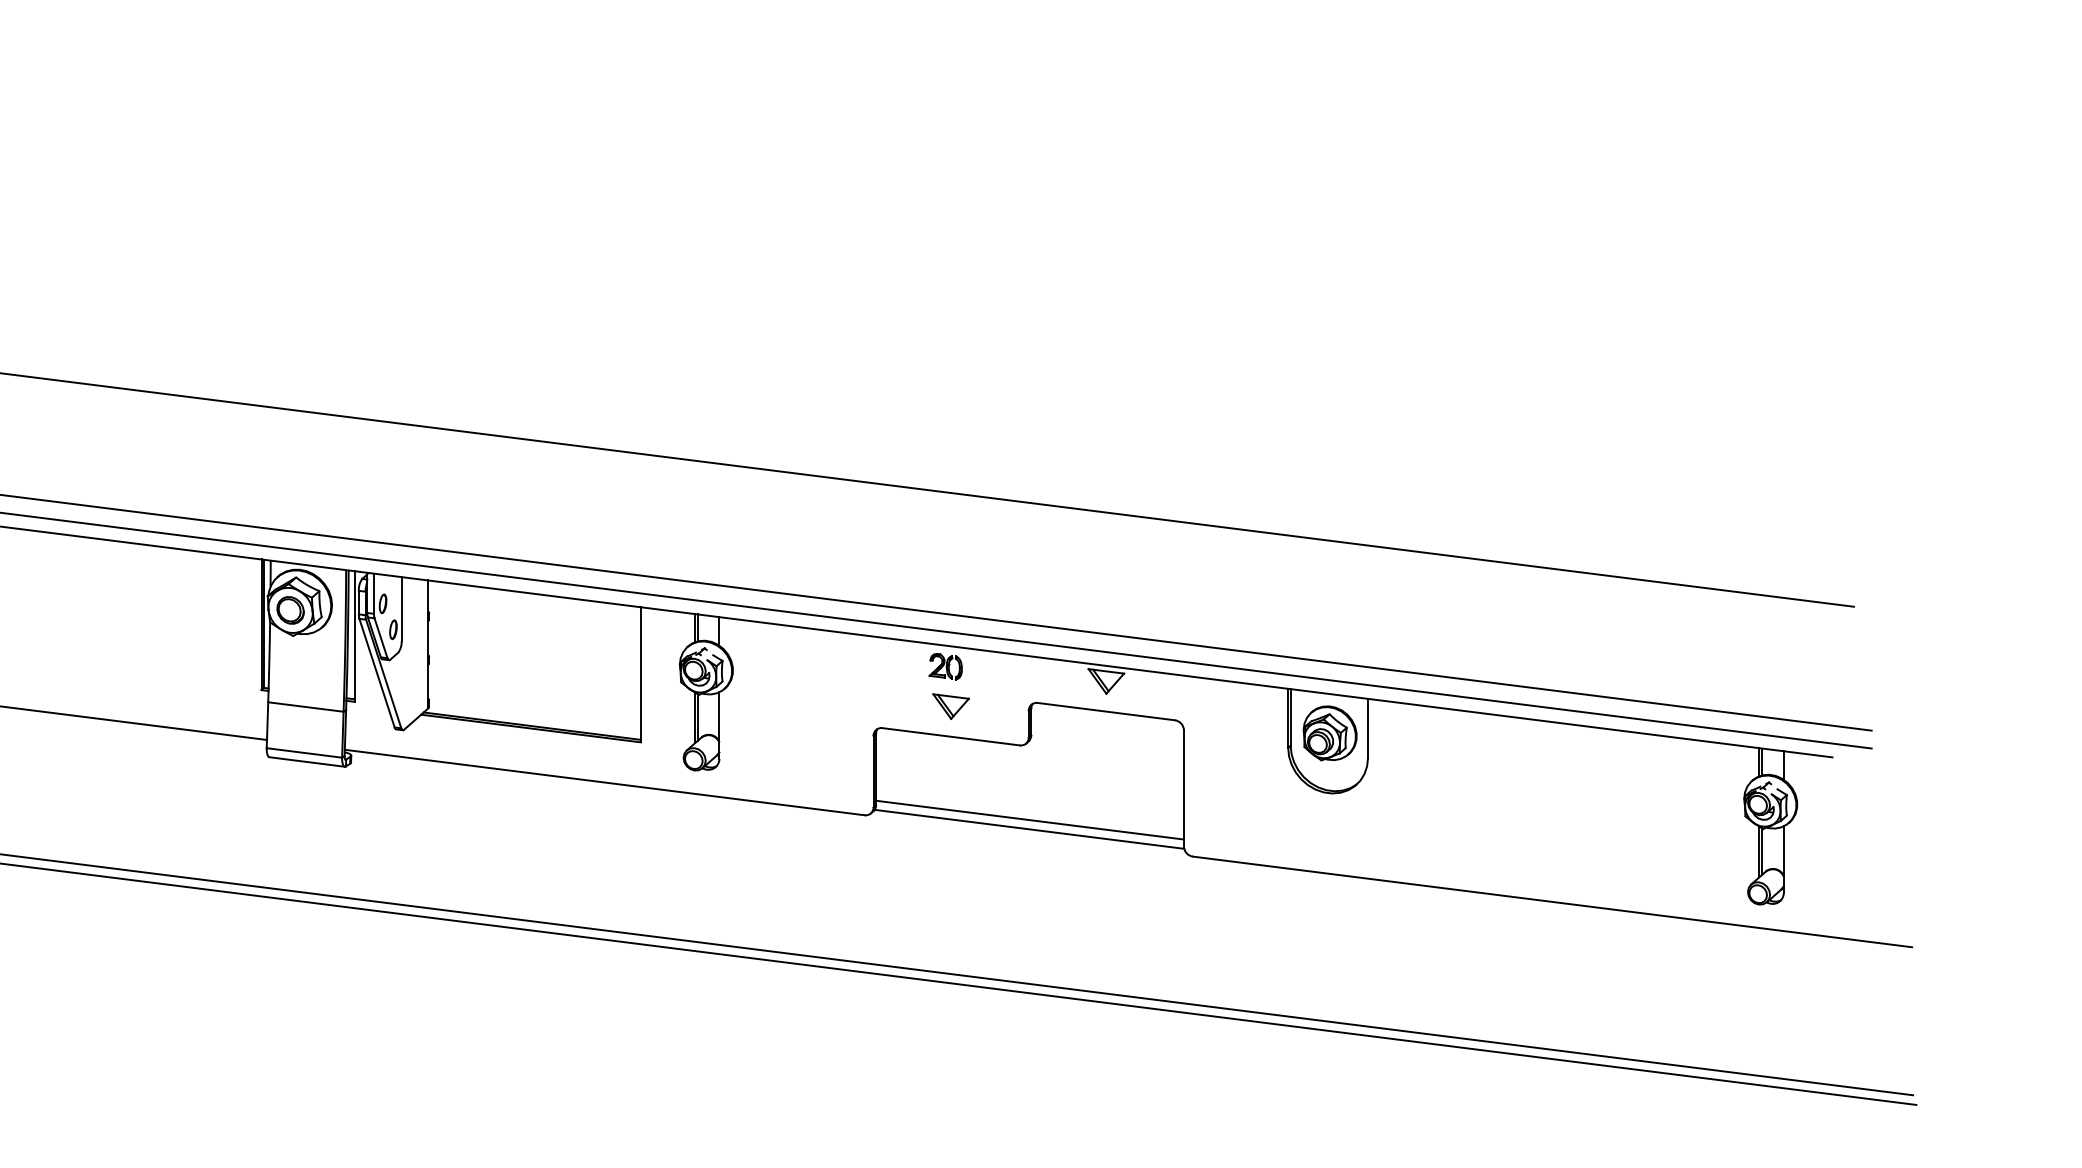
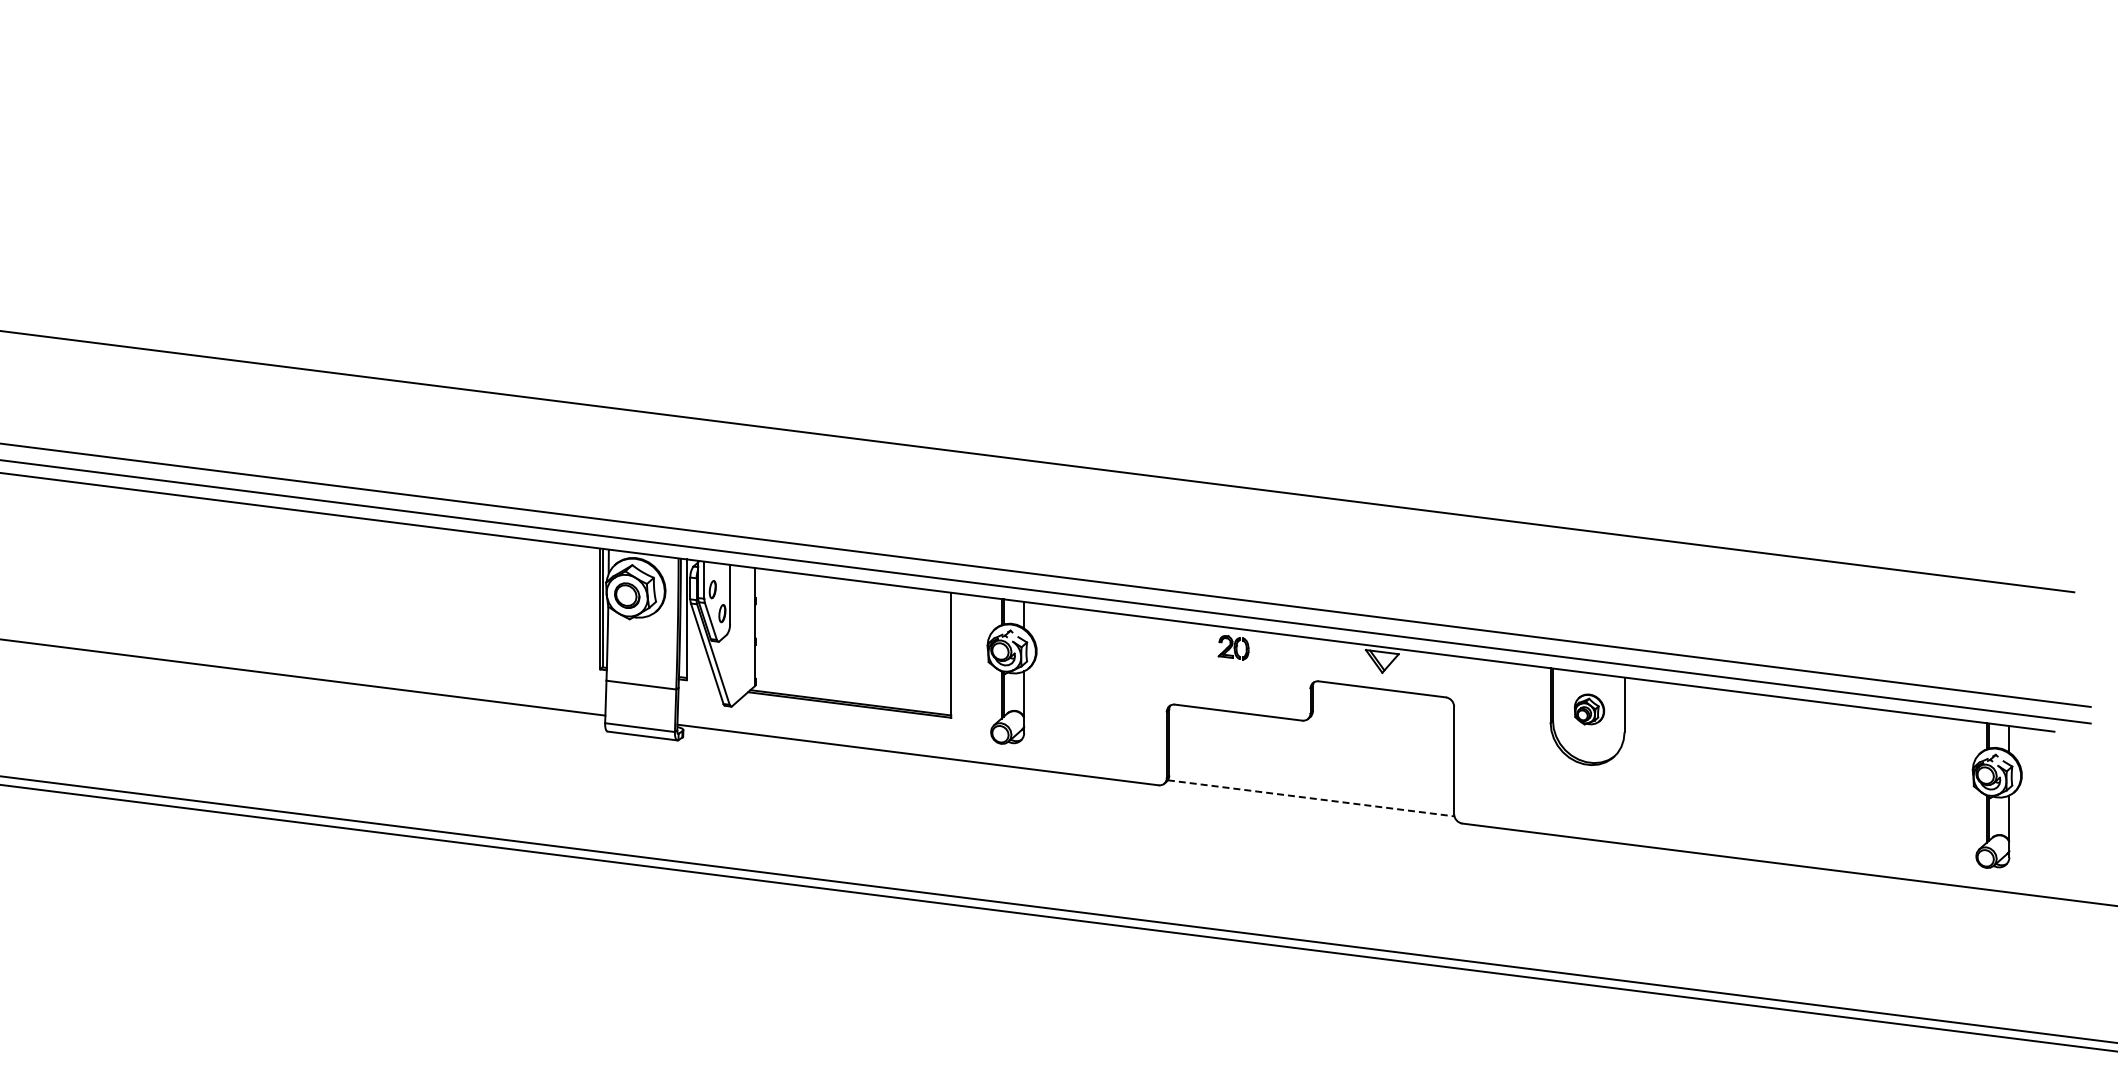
part: (950, 706) -> (1238, 684), removed
part: (1330, 733) -> (1589, 709), size x0.6
line: (1029, 819) -> (1311, 789), removed
line: (1029, 829) -> (1311, 798), solid -> dashed

